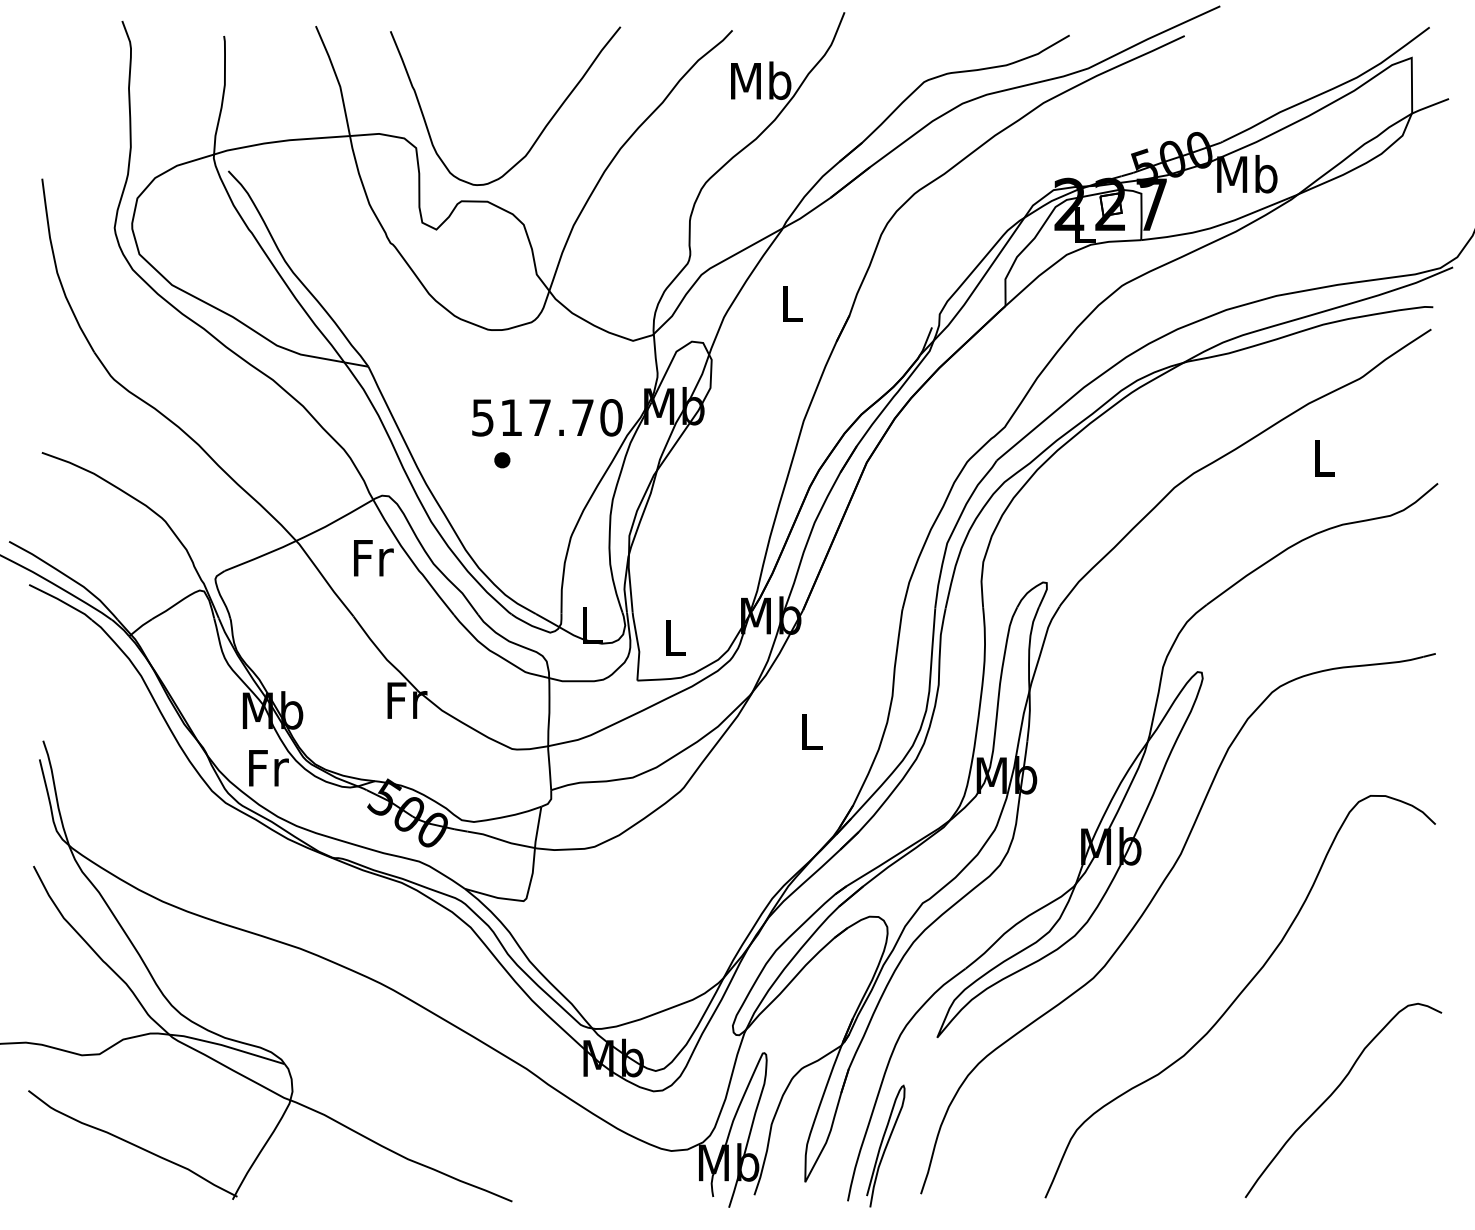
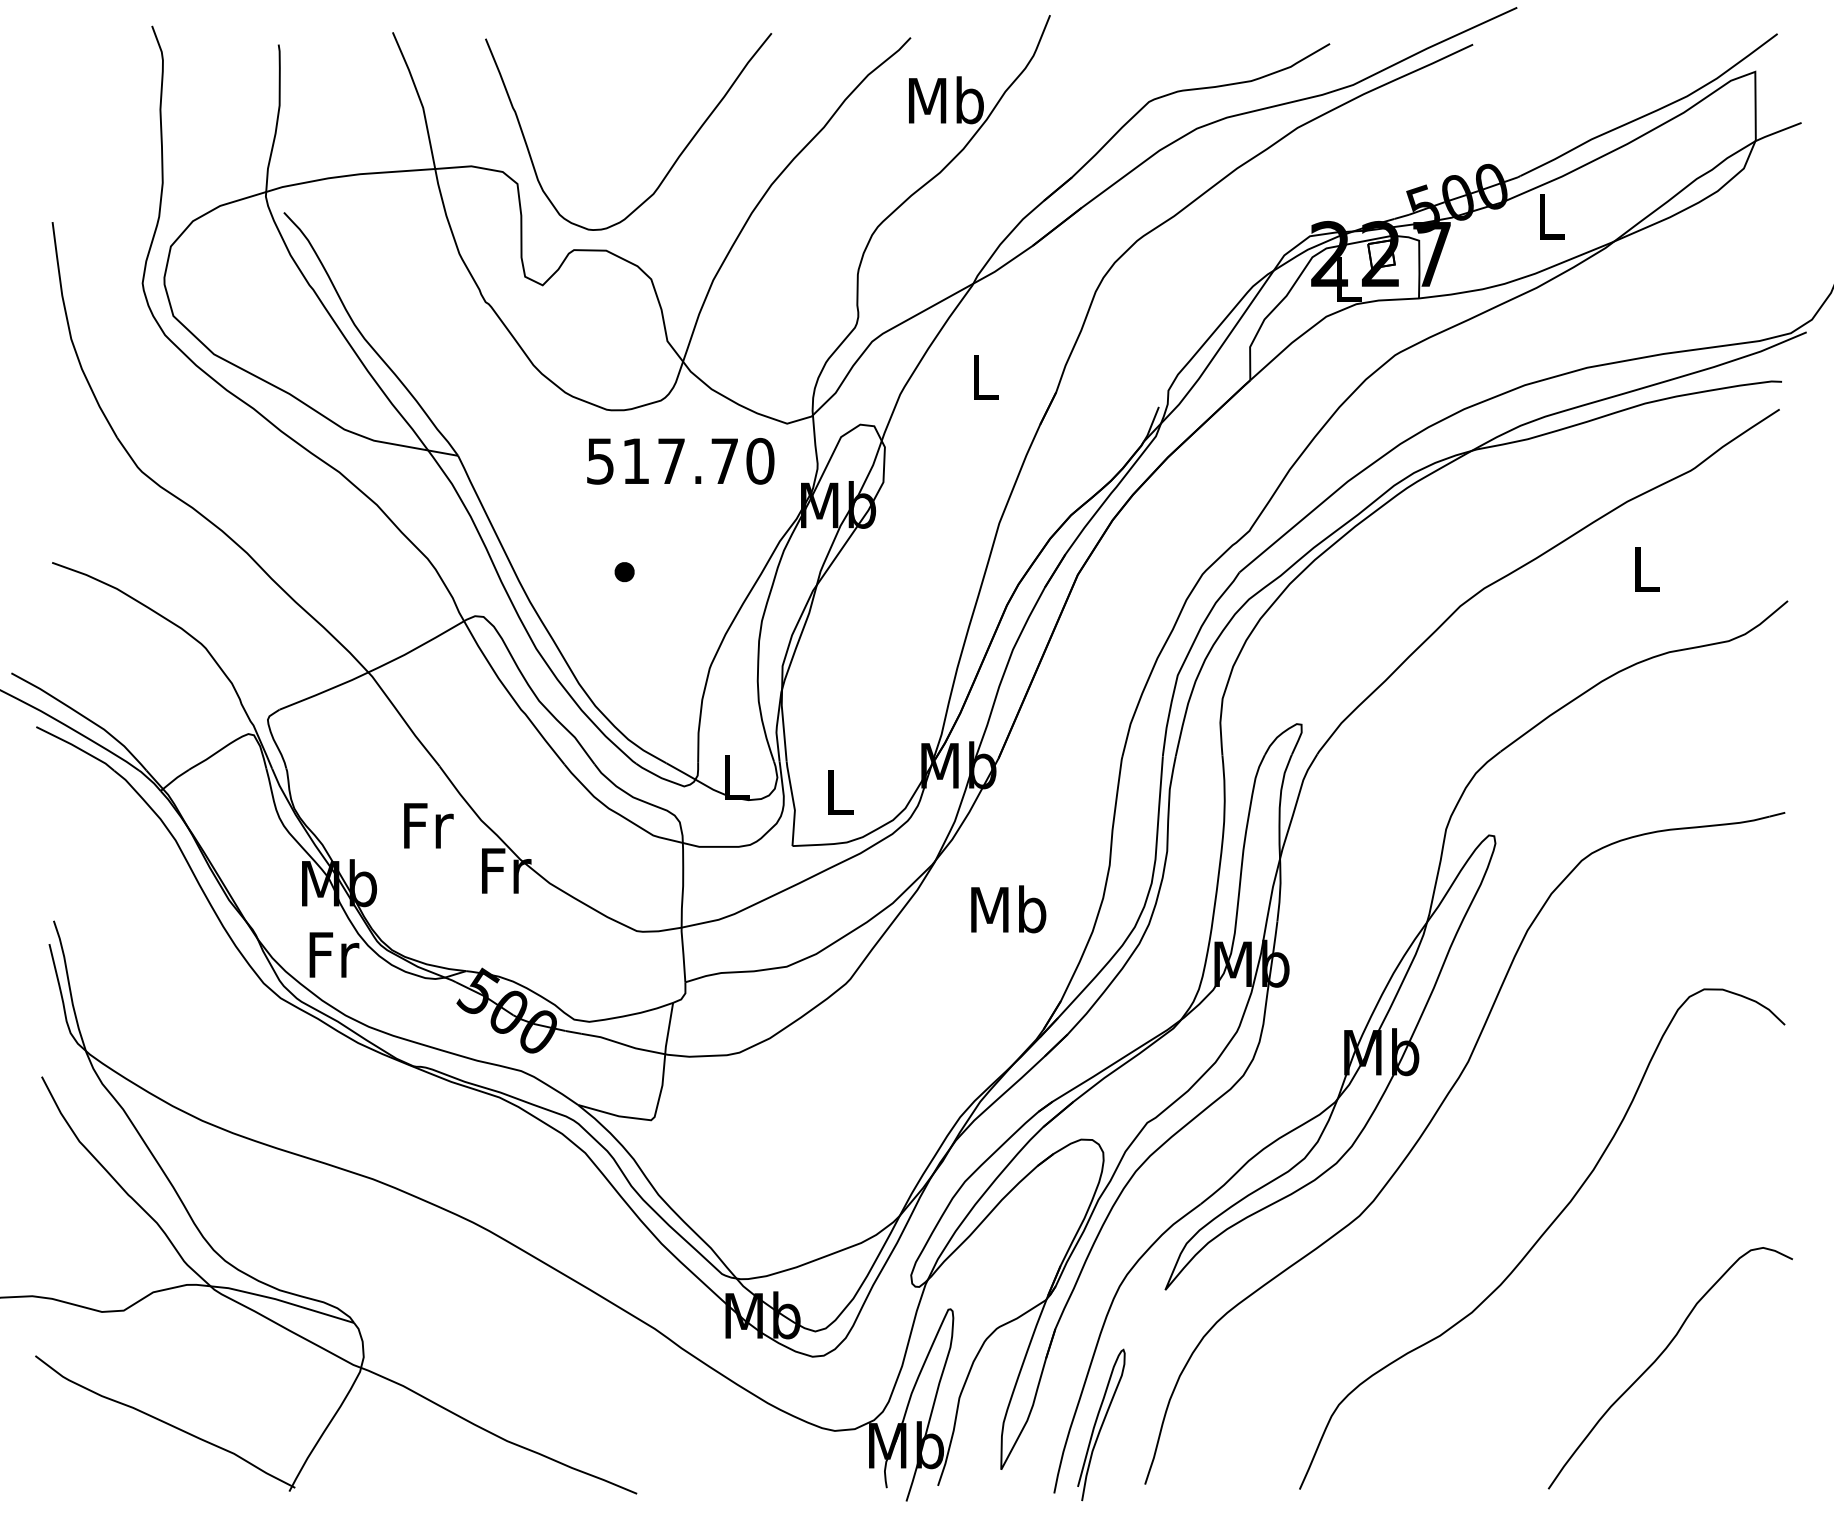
text: (1247, 174) -> (1550, 216), Mb -> L
text: (547, 417) -> (680, 461), moved
text: (373, 557) -> (428, 825), moved
text: (811, 731) -> (1008, 909), L -> Mb

